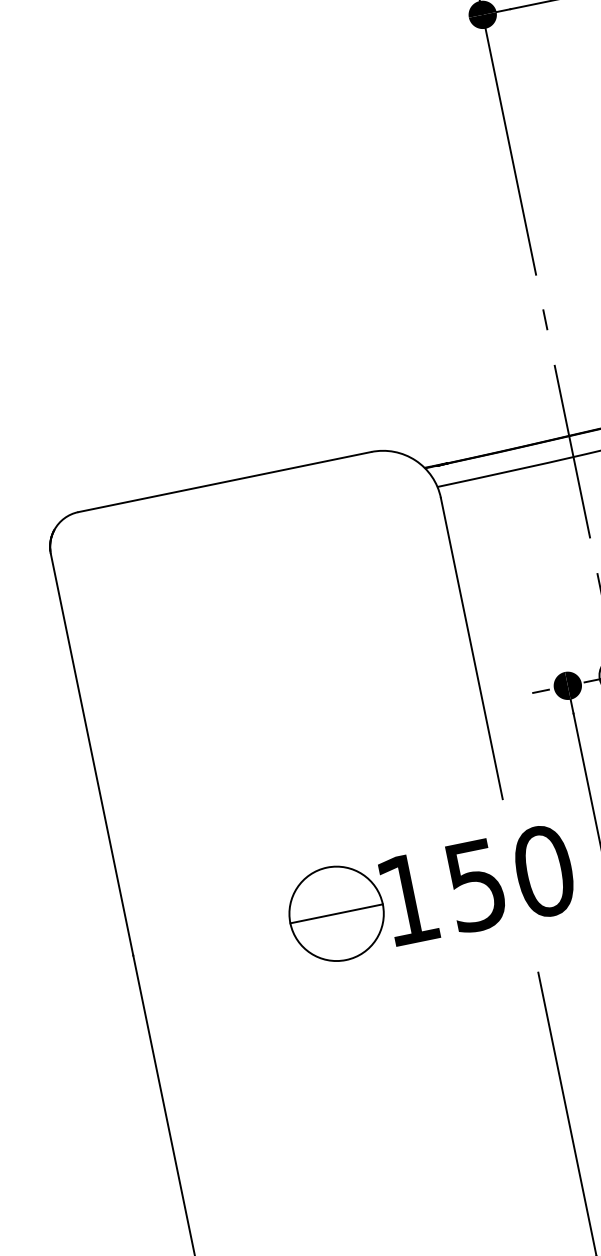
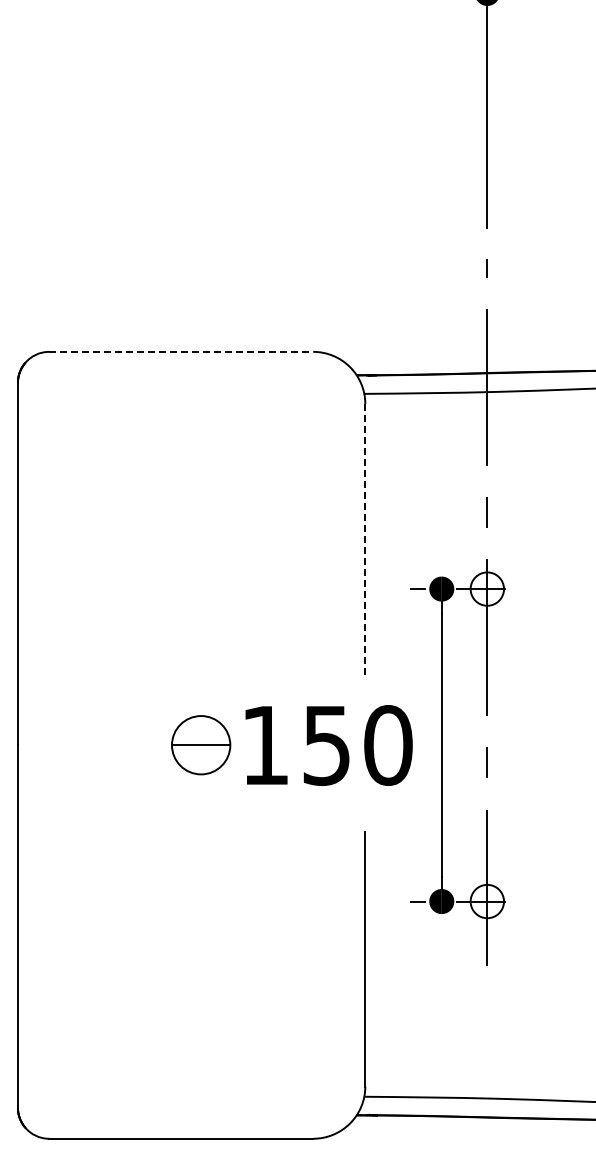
line: (225, 481) -> (181, 351), solid -> dashed
line: (471, 648) -> (365, 539), solid -> dashed
part: (335, 913) -> (200, 744), size x0.7

